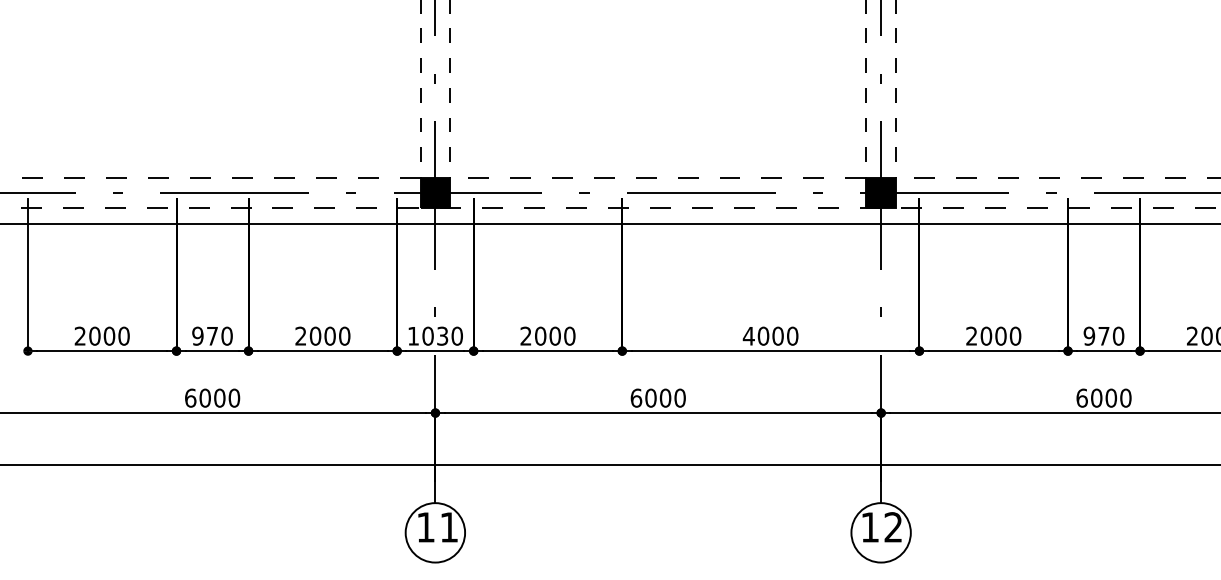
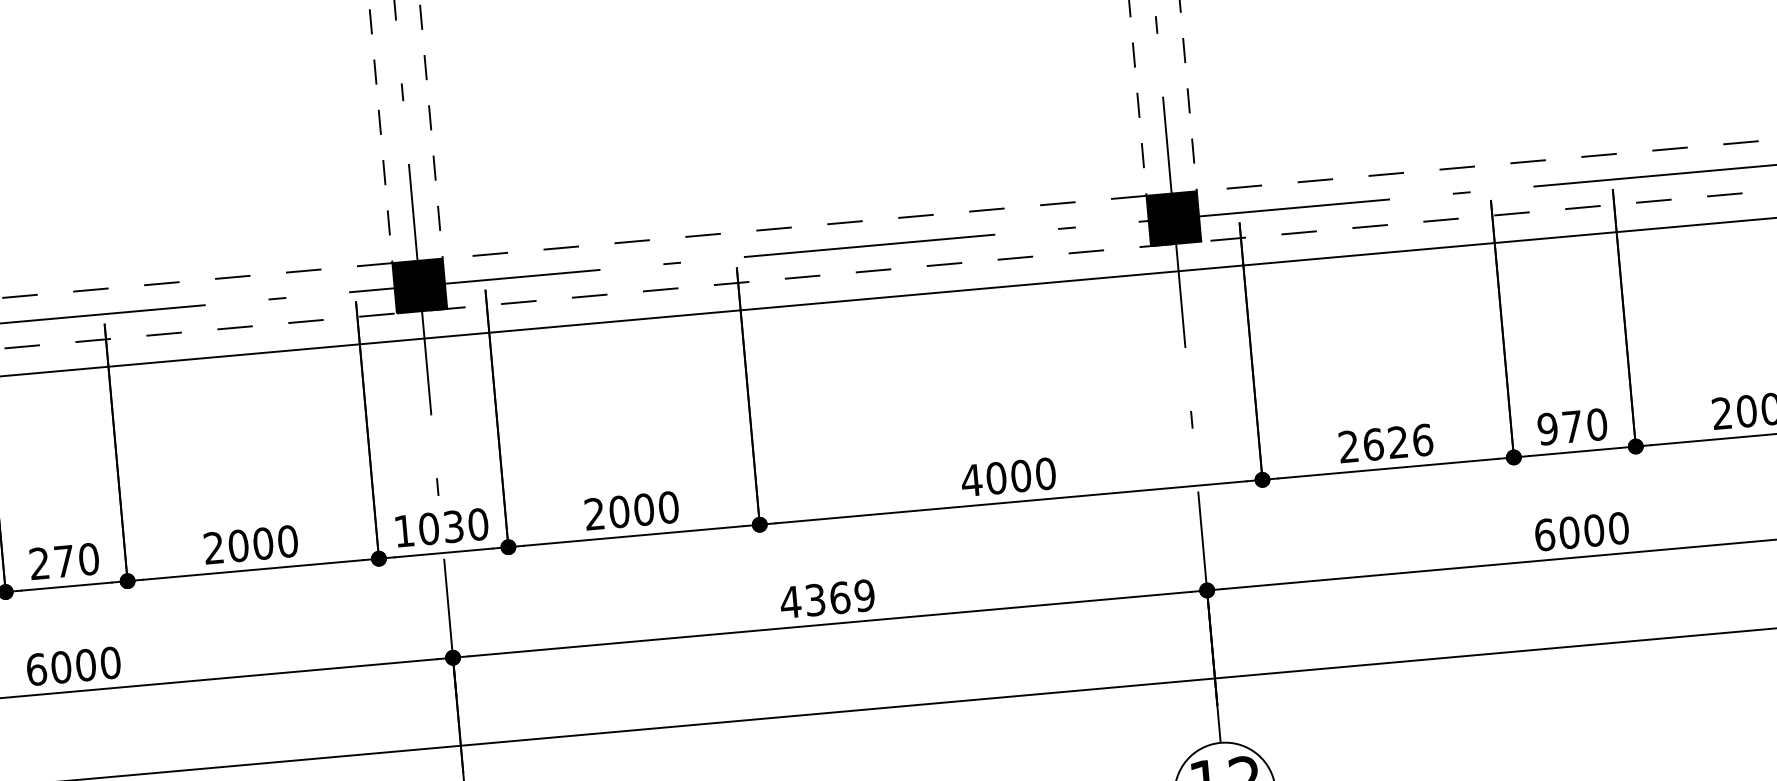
text: (197, 335) -> (38, 562), 970 -> 270
text: (1000, 335) -> (1397, 441), 2000 -> 2626
text: (657, 397) -> (826, 597), 6000 -> 4369

